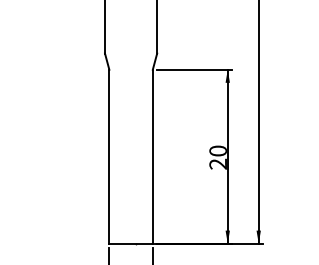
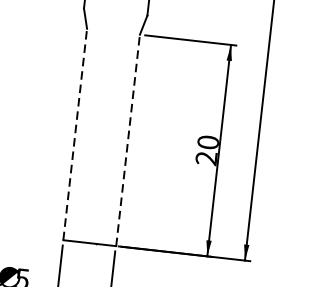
line: (109, 156) -> (75, 134), solid -> dashed
line: (152, 156) -> (127, 140), solid -> dashed

